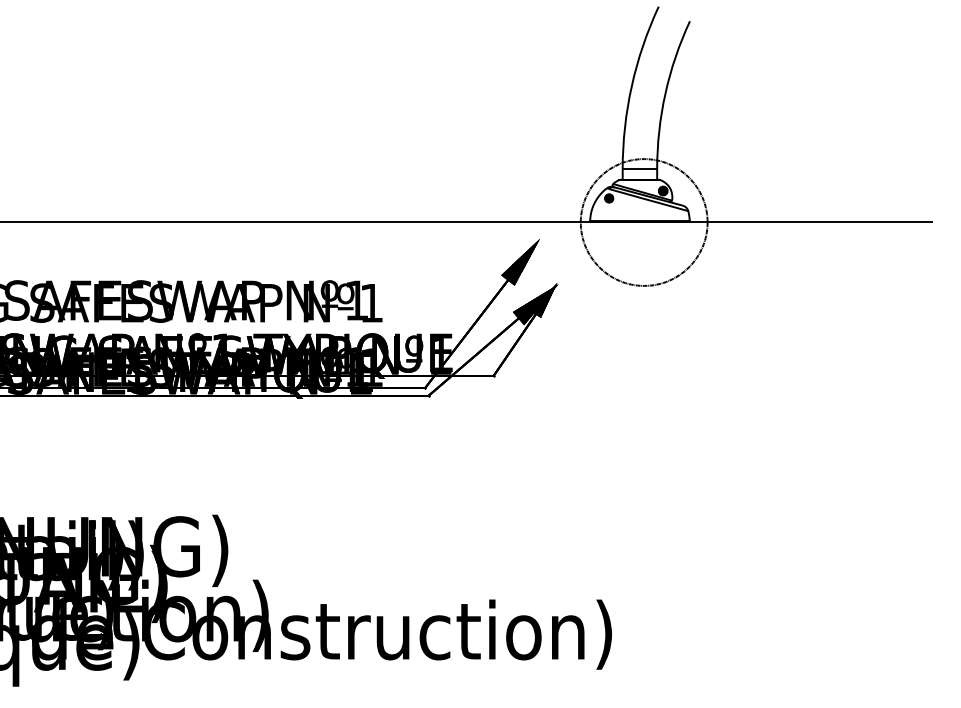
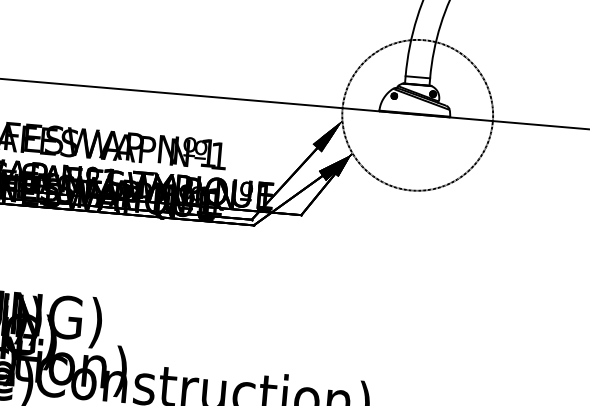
circle: (643, 222) -> (417, 115), size x1.67

